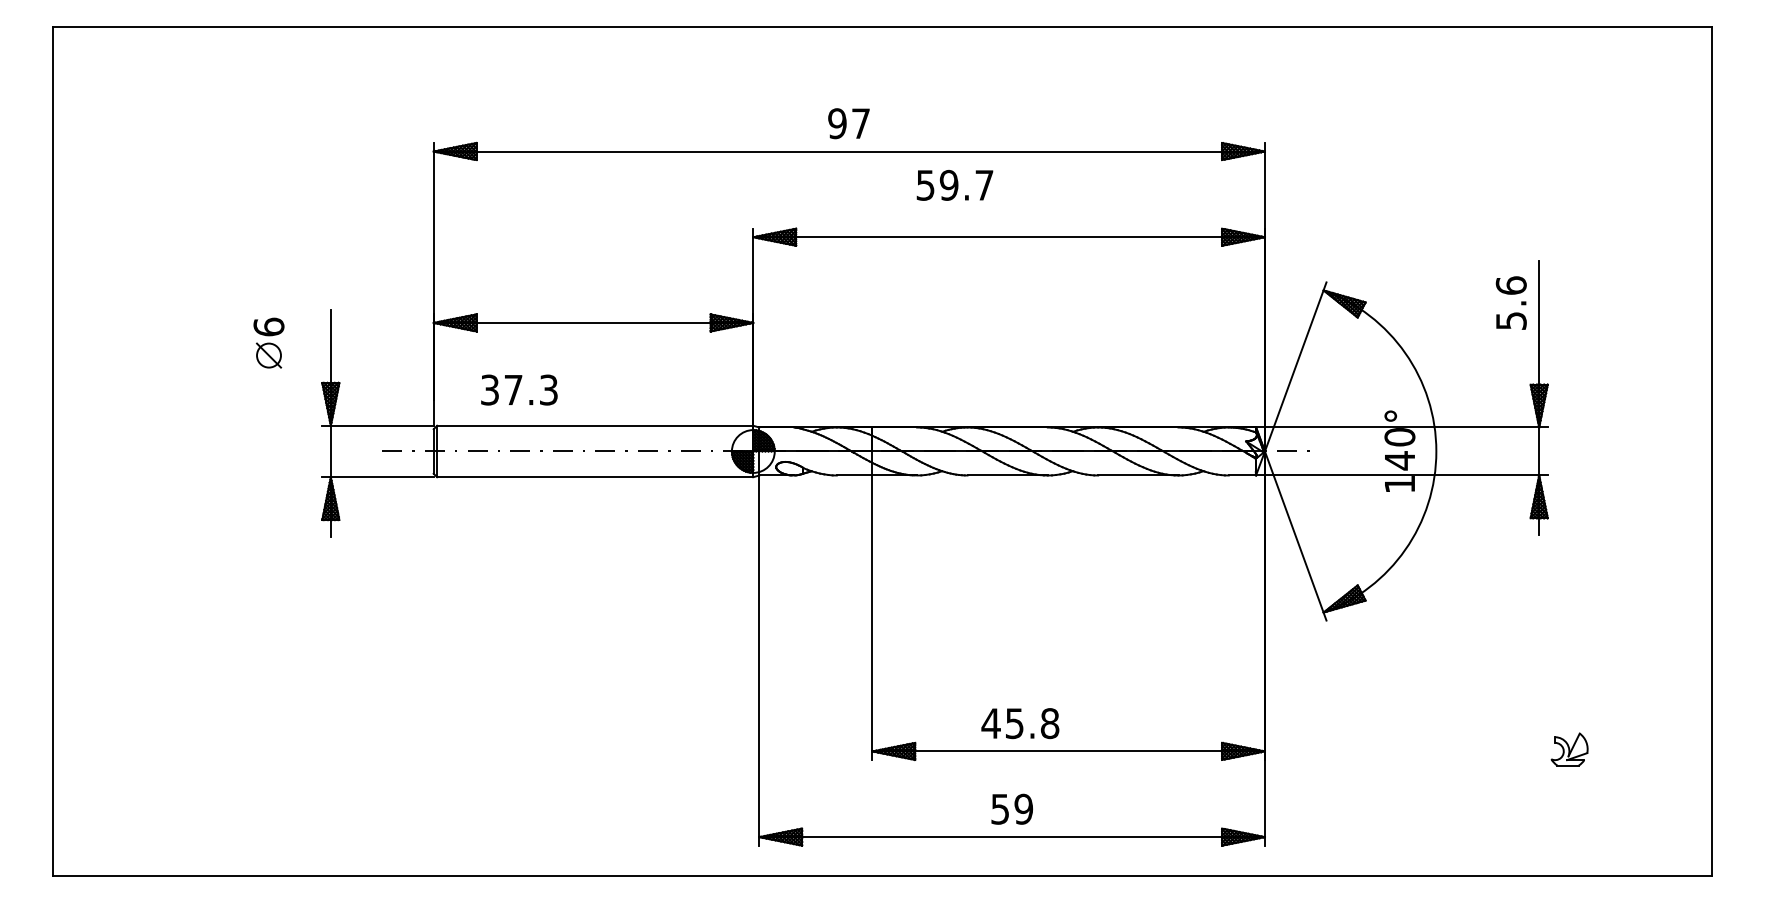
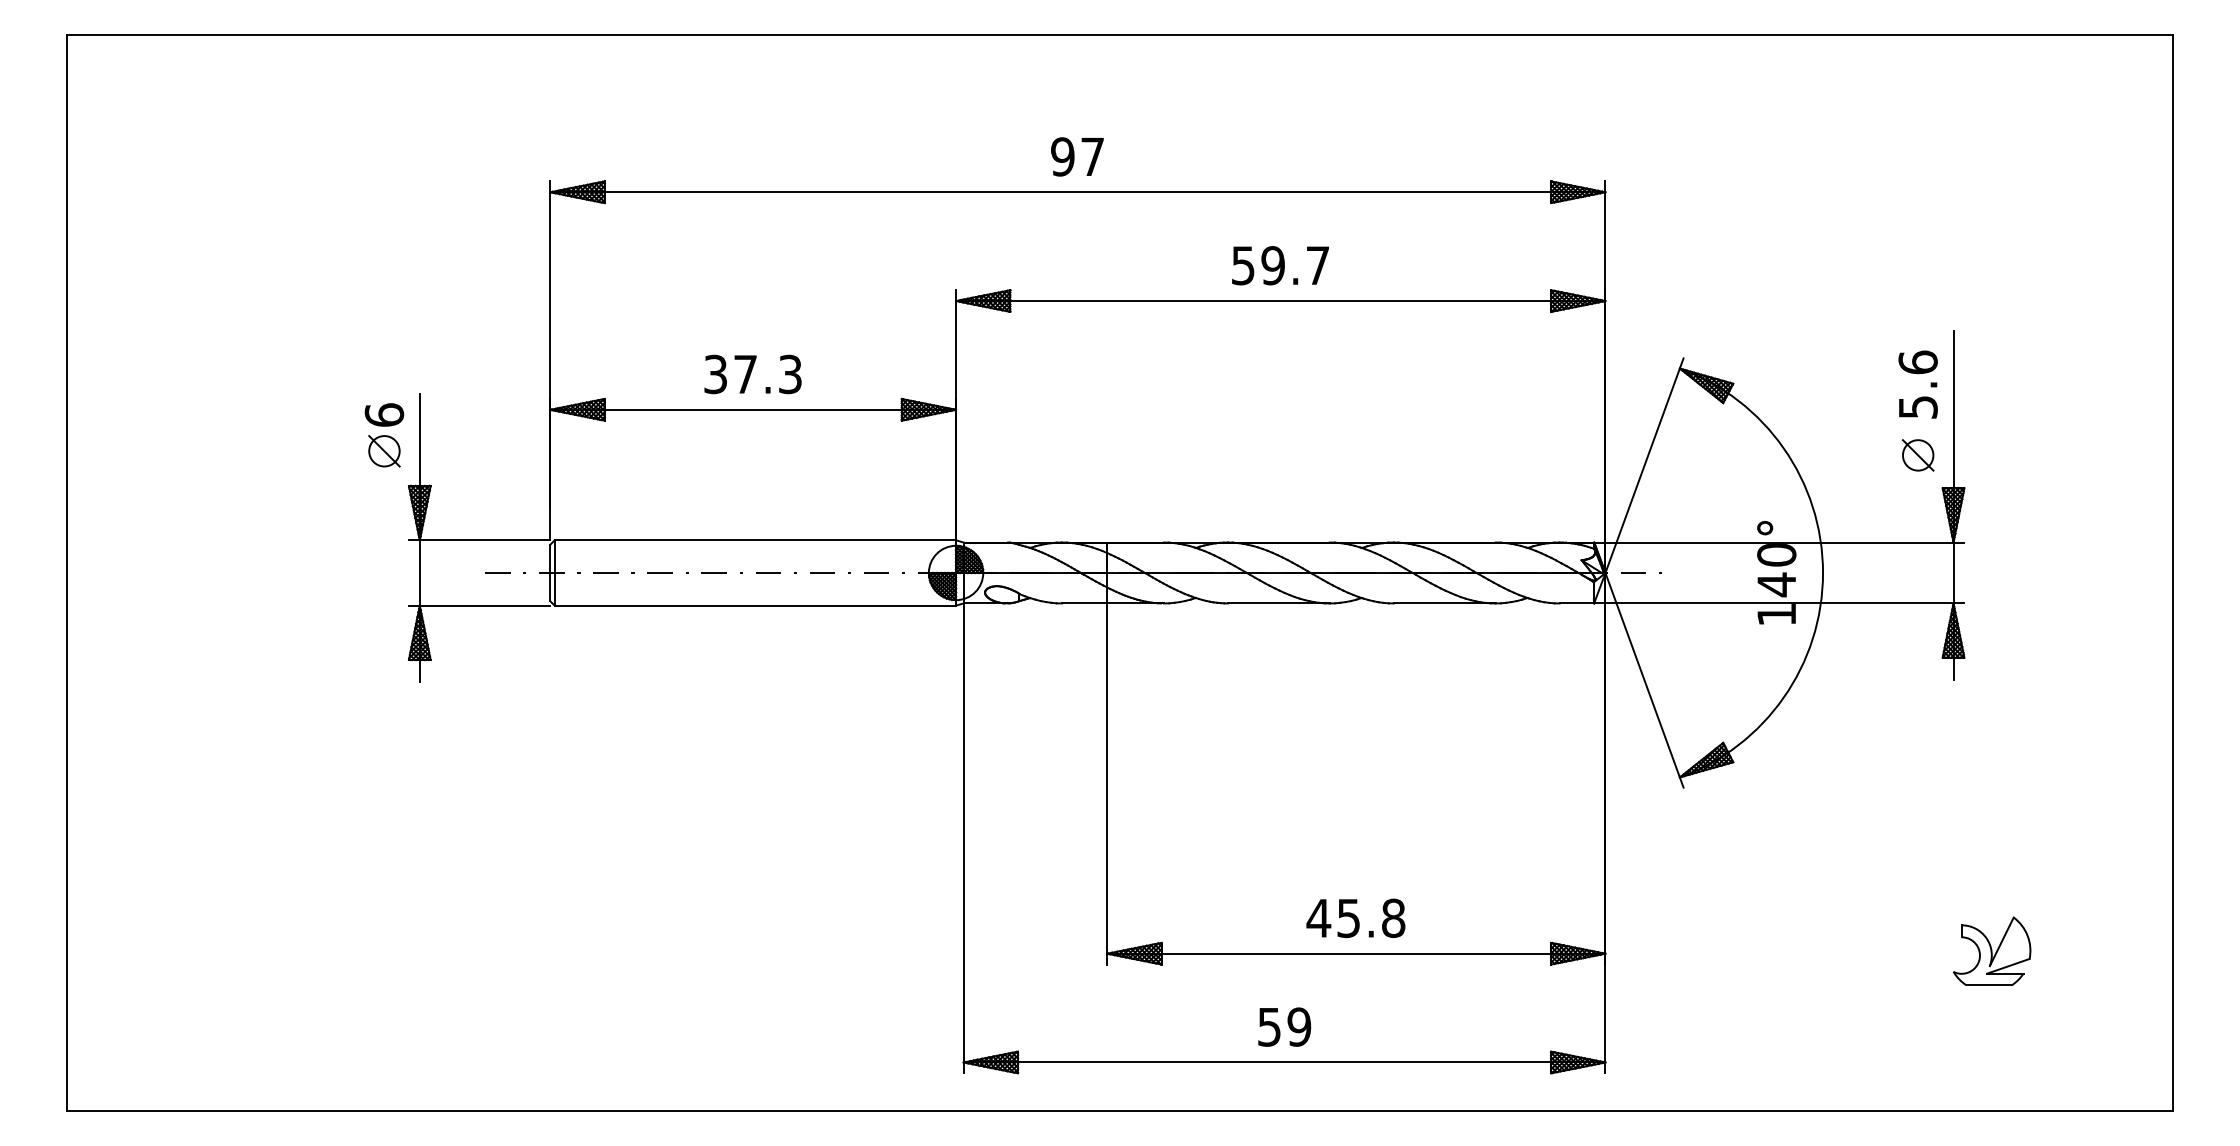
text: (954, 185) -> (1279, 265), moved
part: (268, 342) -> (383, 434), moved
part: (1511, 358) -> (1918, 454), added
text: (519, 389) -> (753, 373), moved
text: (1020, 723) -> (1356, 918), moved
part: (1569, 749) -> (1992, 951), size x1.67

